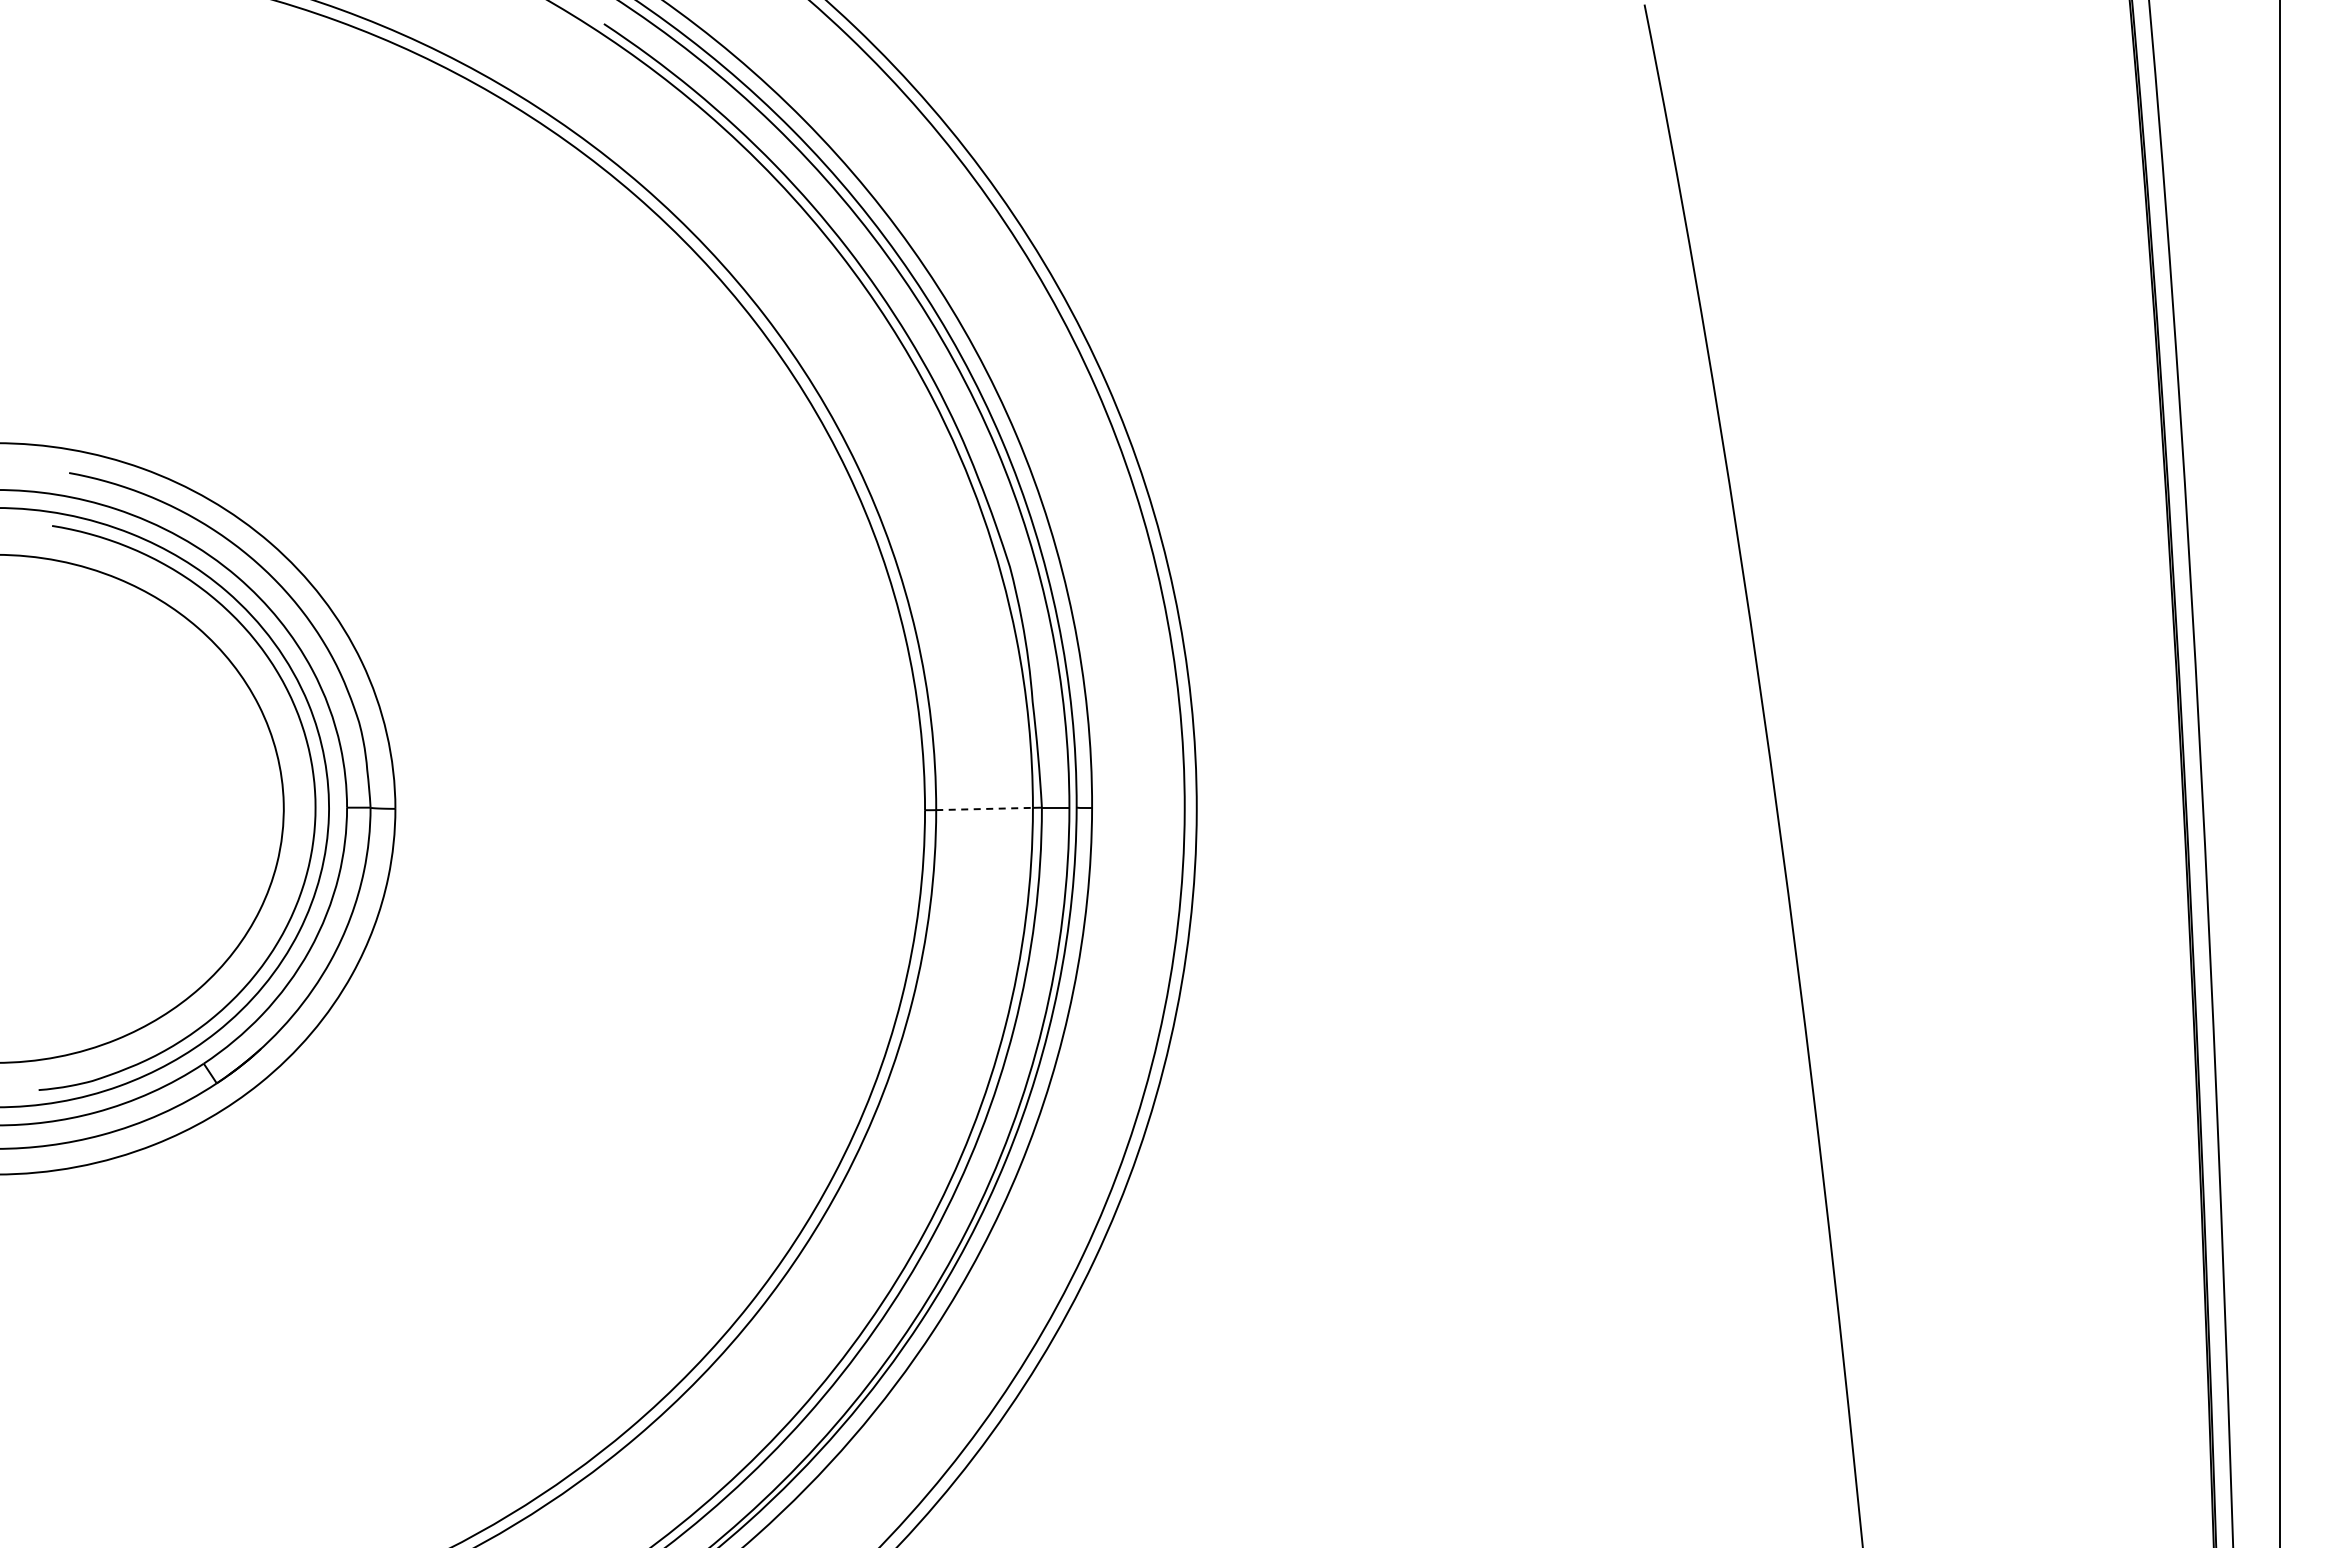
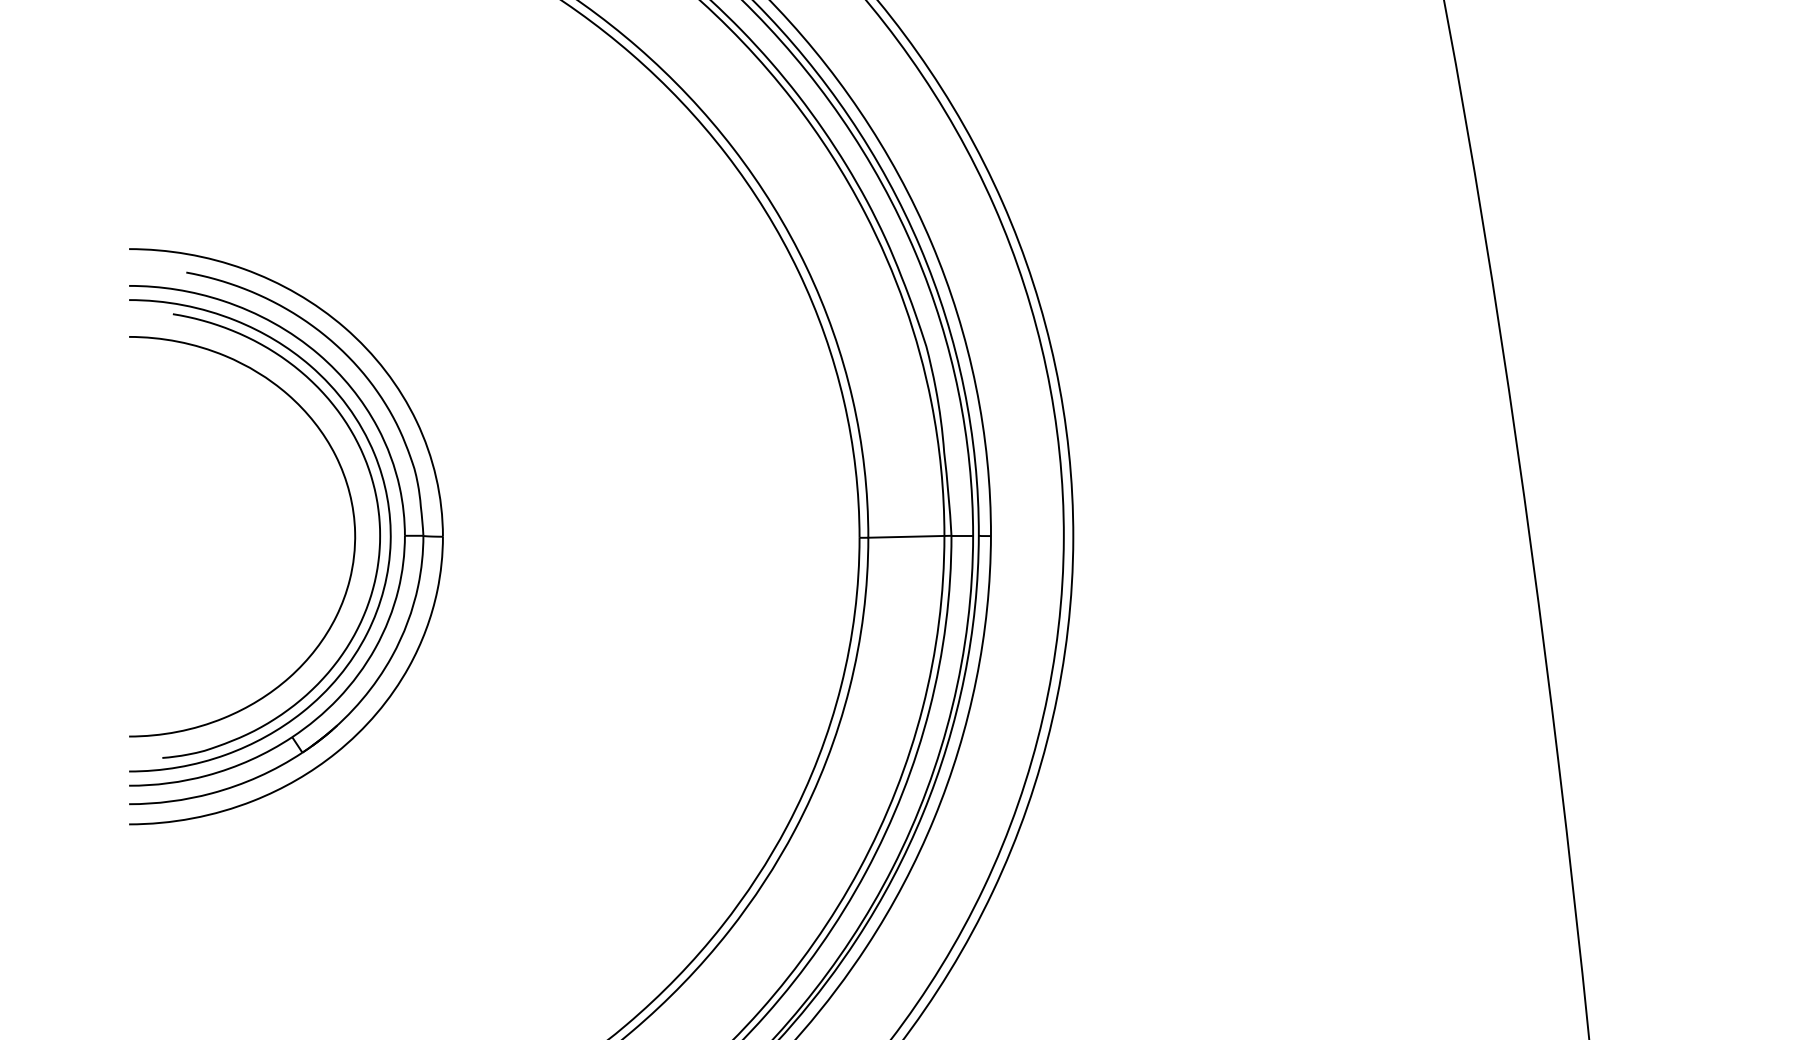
line: (985, 808) -> (907, 536), dashed -> solid

